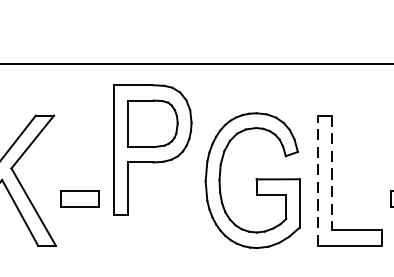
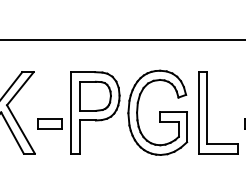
part: (152, 149) -> (95, 112), moved
line: (332, 173) -> (207, 108), dashed -> solid
line: (317, 180) -> (198, 112), dashed -> solid

